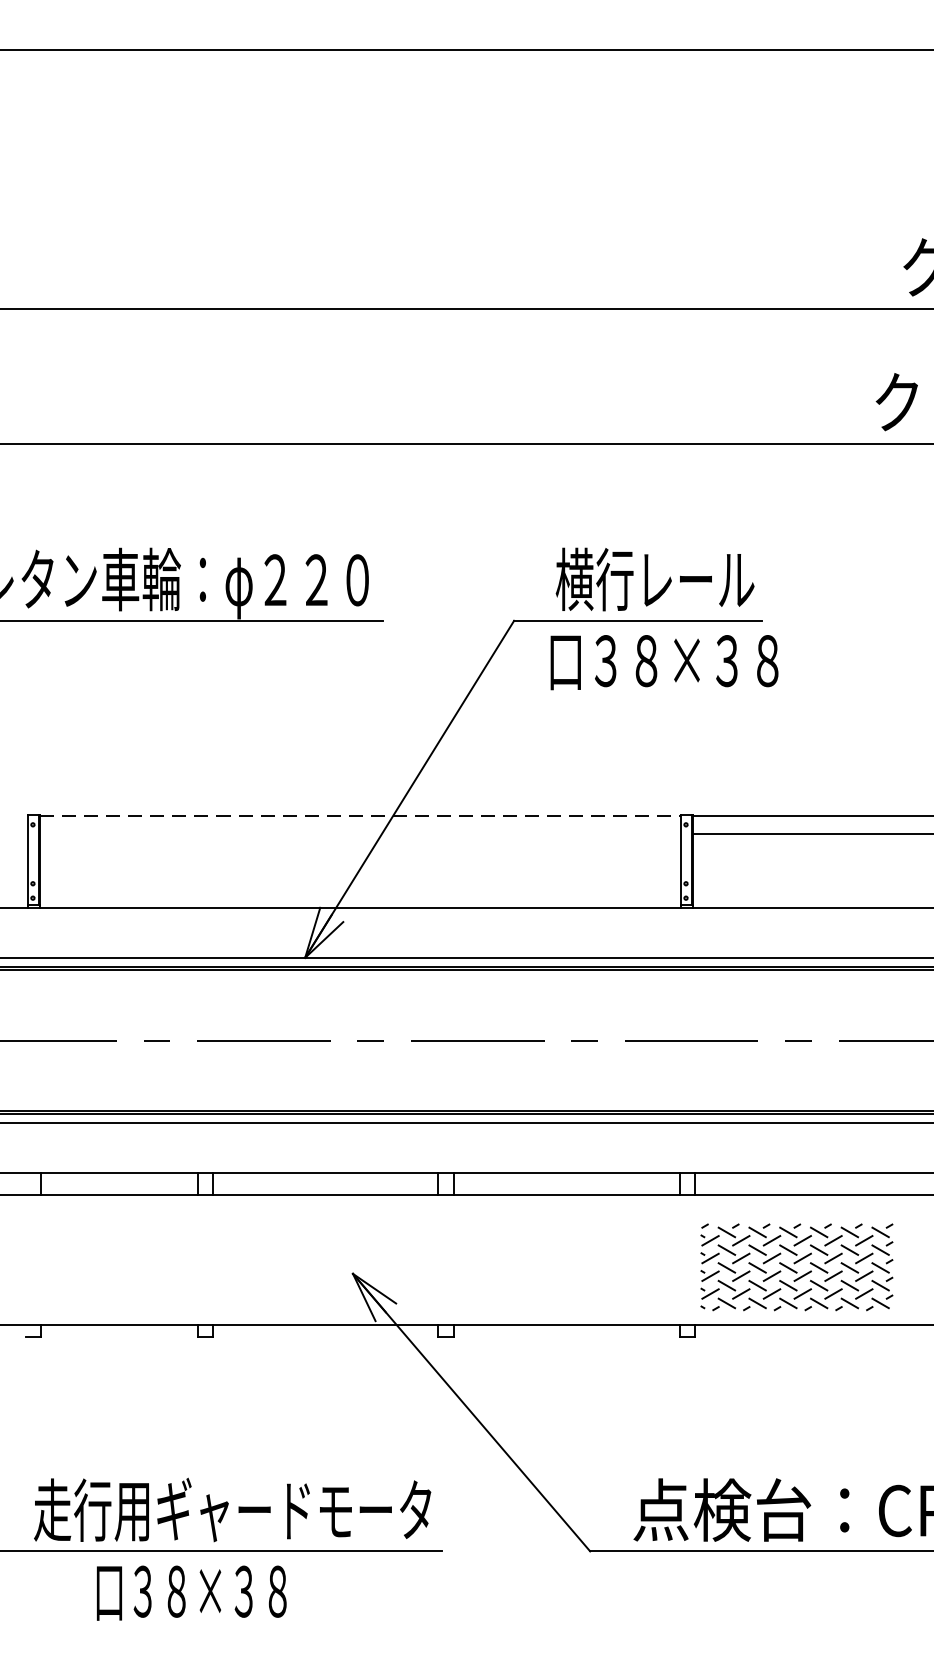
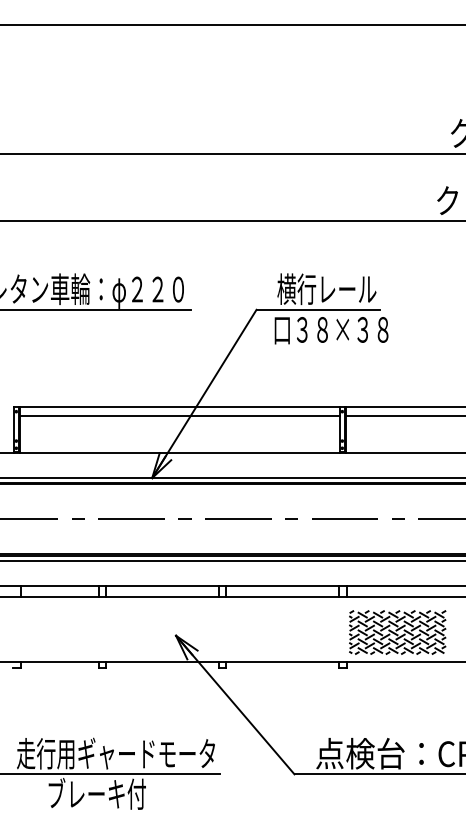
line: (359, 816) -> (179, 407), dashed -> solid
line: (359, 834) -> (179, 416), added
text: (193, 1589) -> (96, 793), 口３８×３８ -> ブレーキ付

